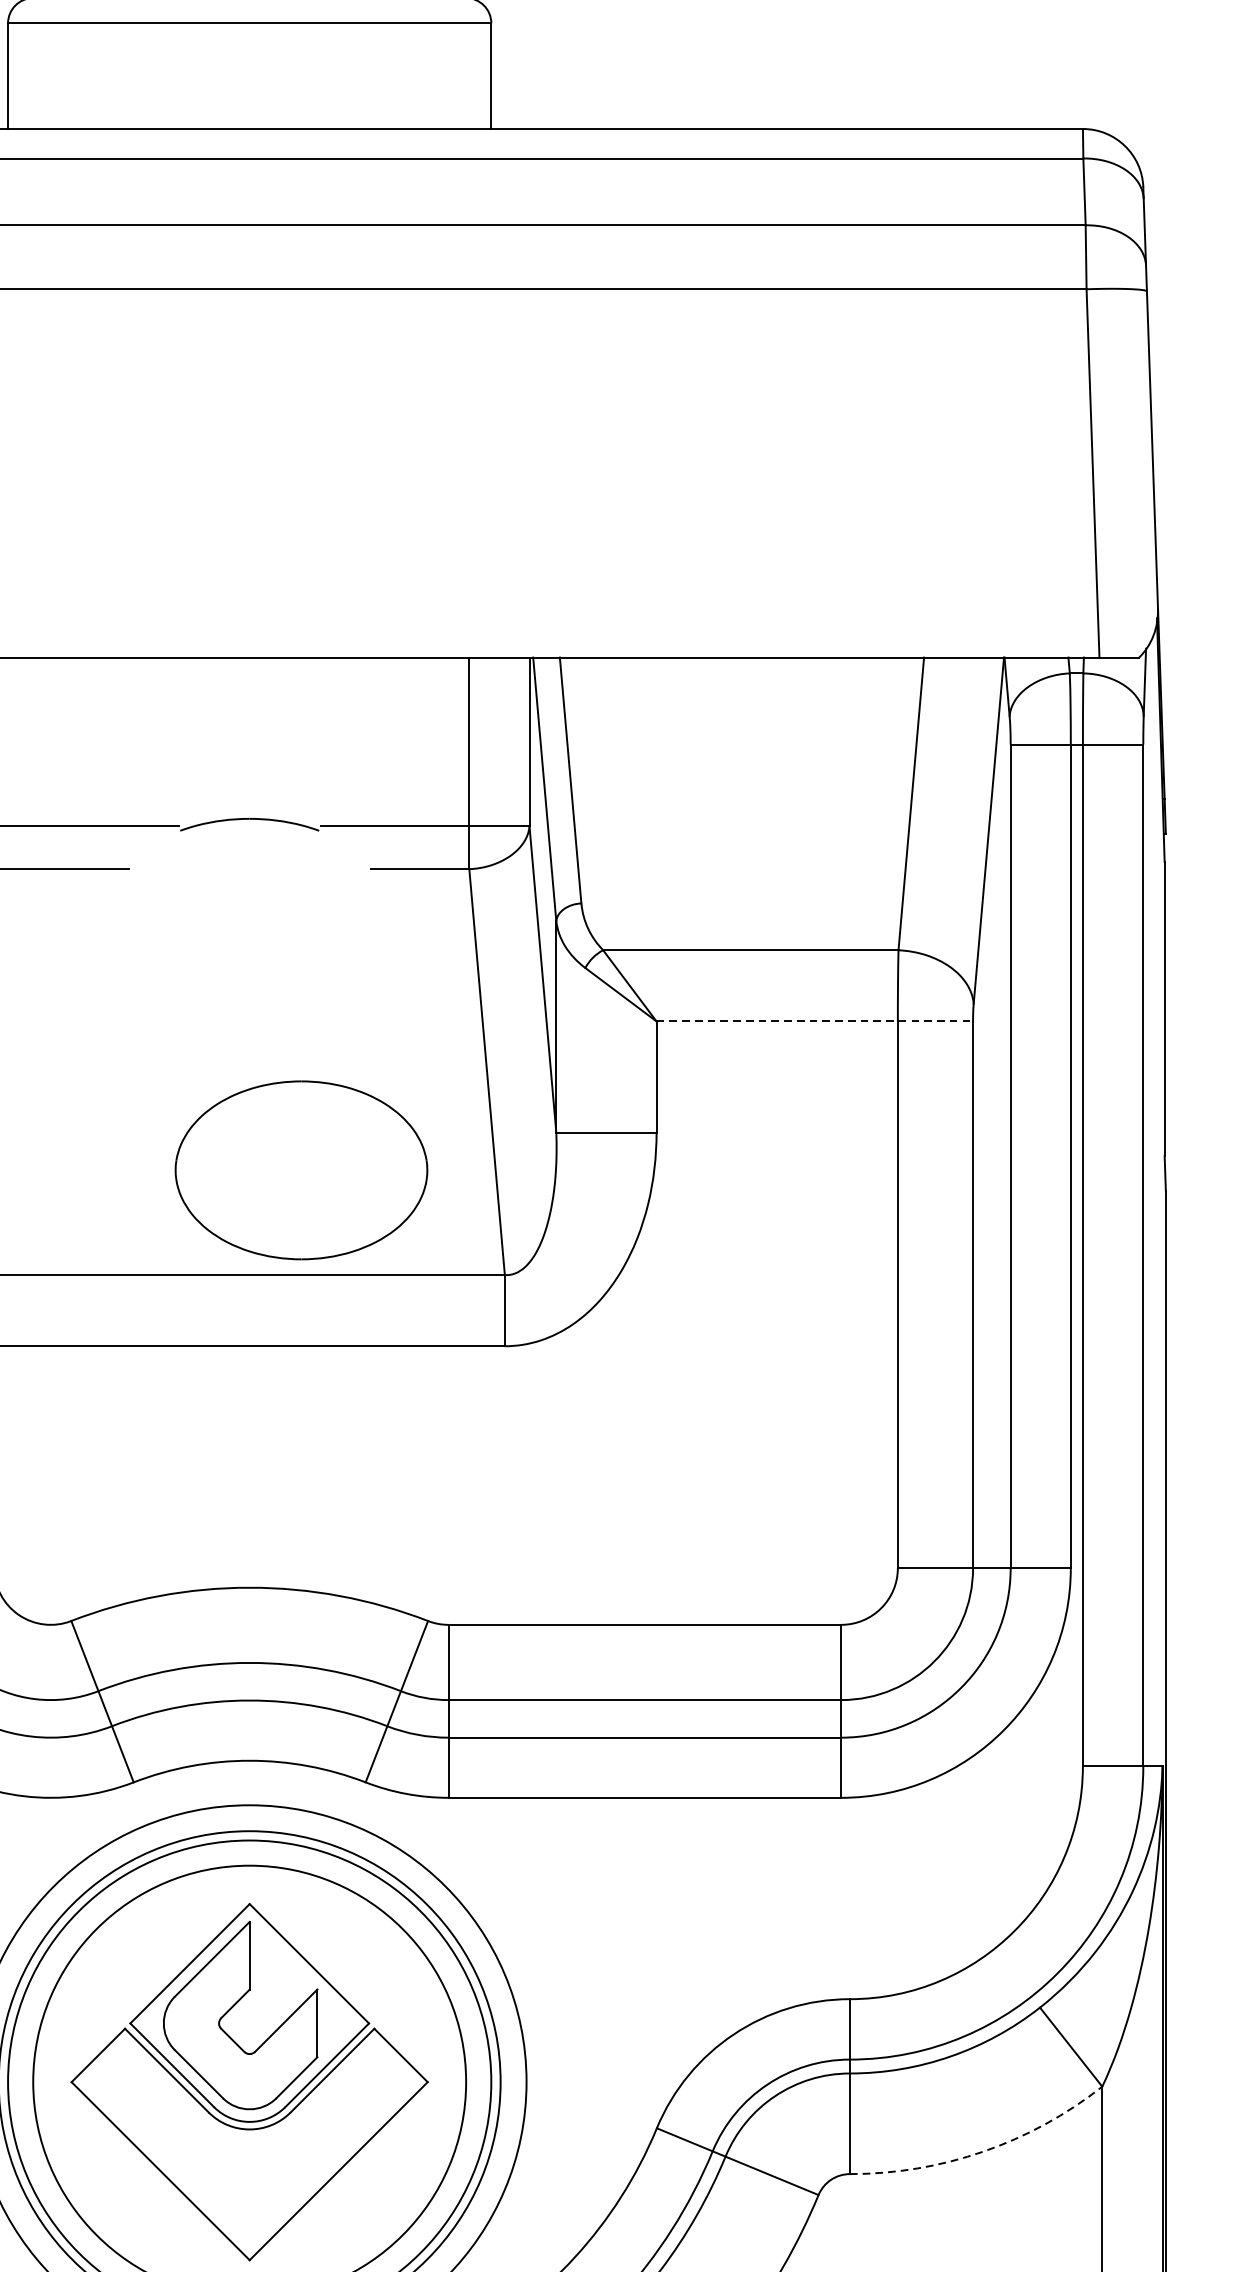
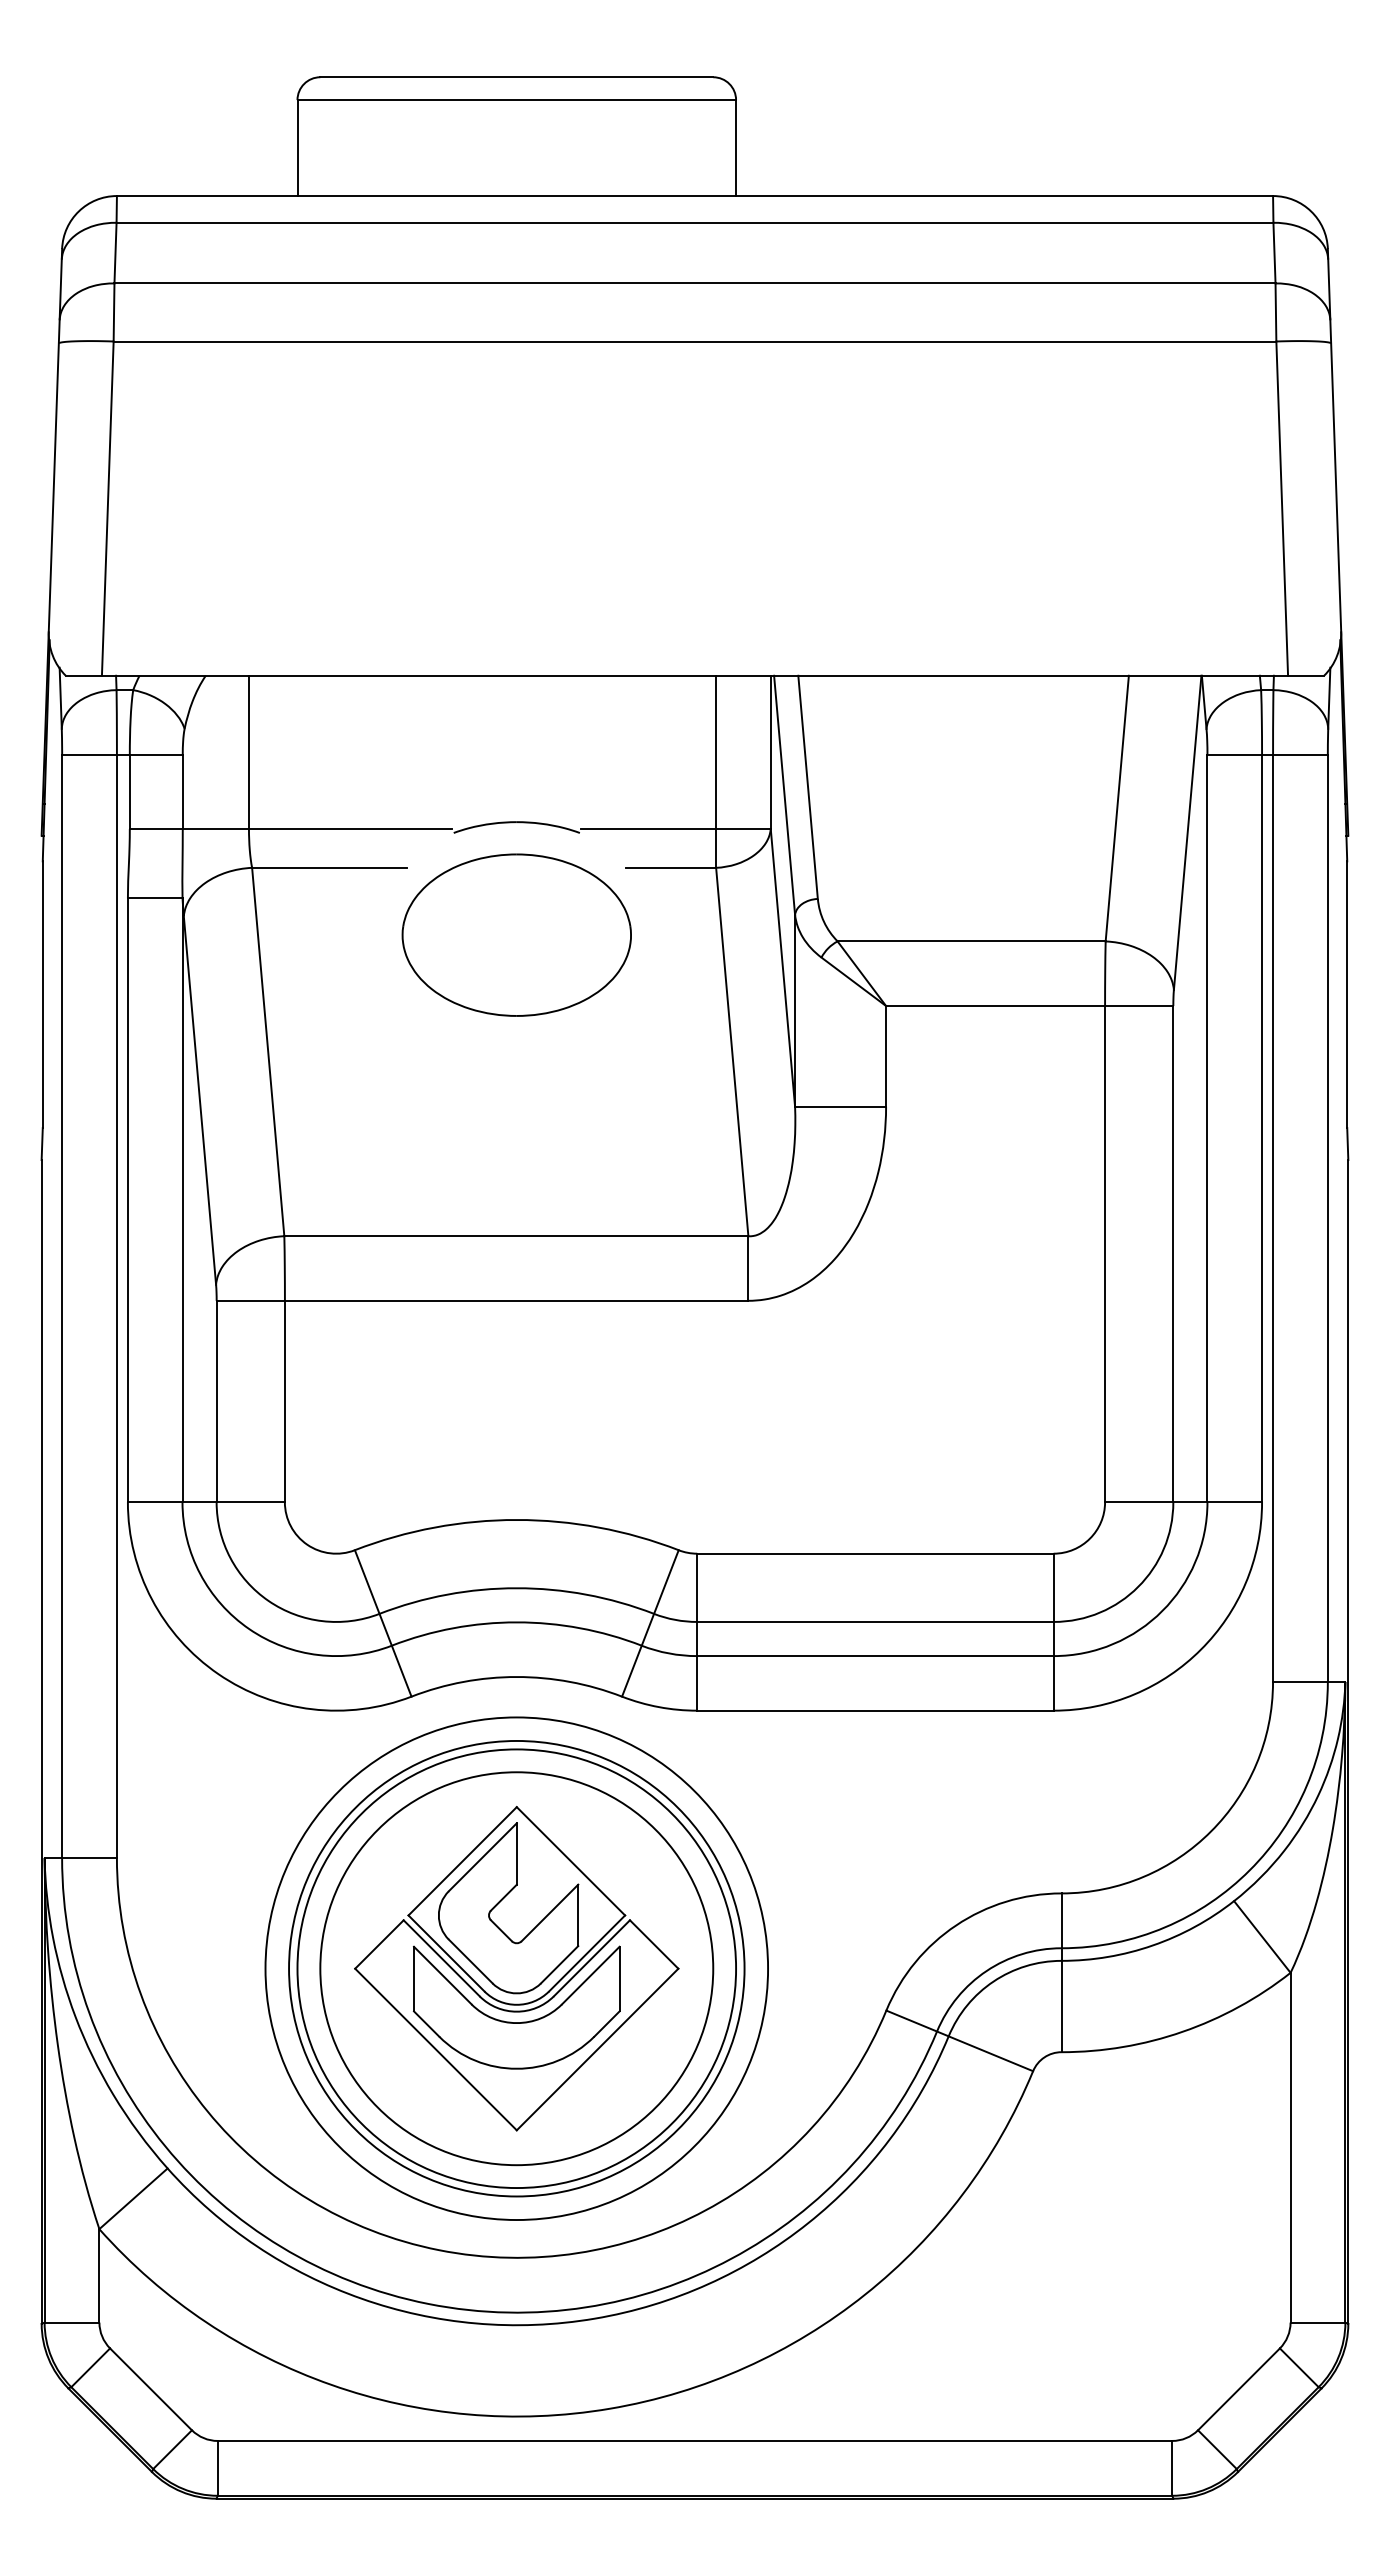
line: (814, 1021) -> (1029, 1006), dashed -> solid
part: (301, 1169) -> (516, 934), moved
part: (243, 2140) -> (511, 2021), added
arc: (983, 2151) -> (1182, 2031), dashed -> solid

